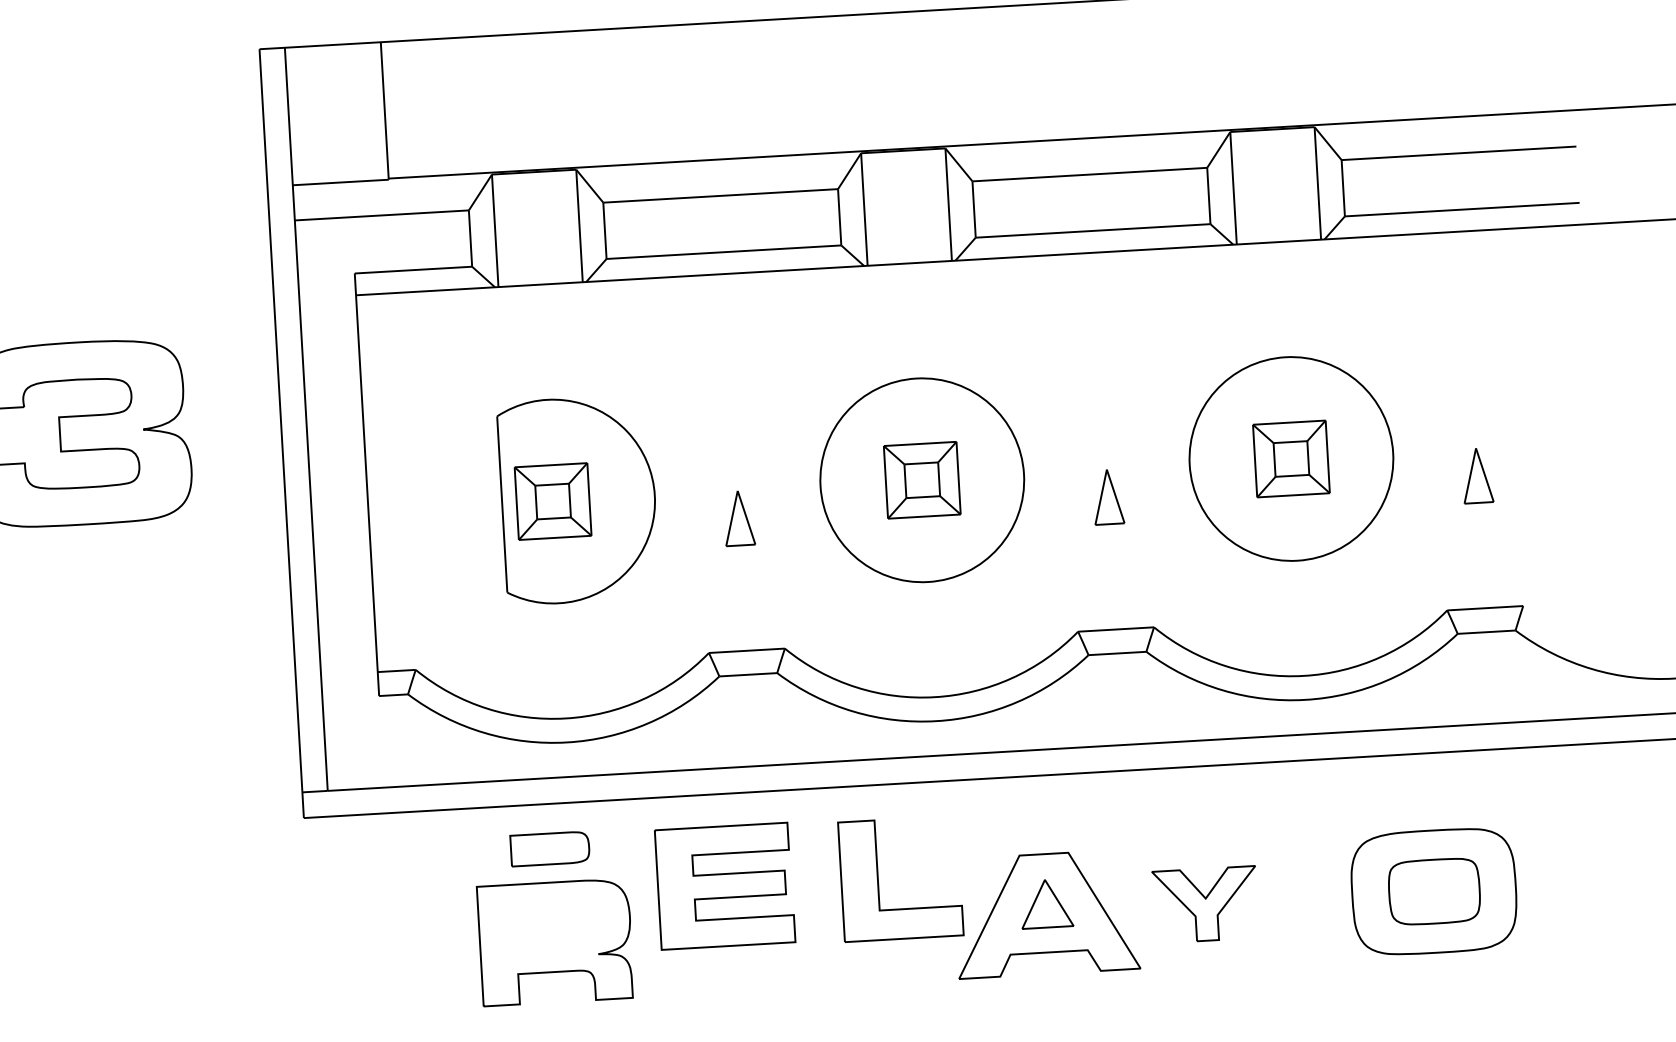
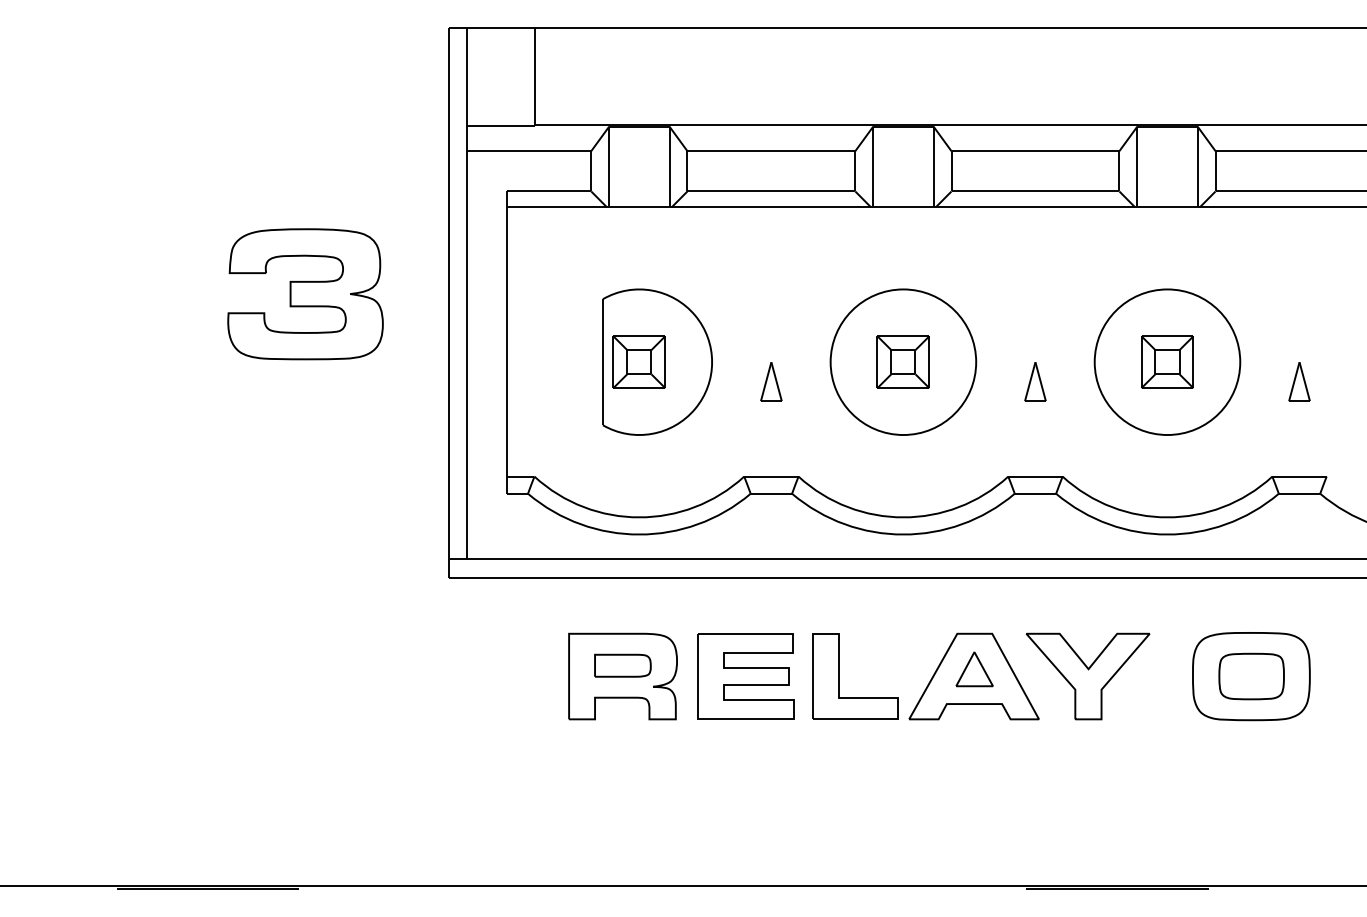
part: (549, 848) -> (622, 665), moved
part: (878, 880) -> (839, 676), moved
part: (724, 886) -> (745, 676), moved
part: (1204, 904) -> (1087, 676), size x1.67

